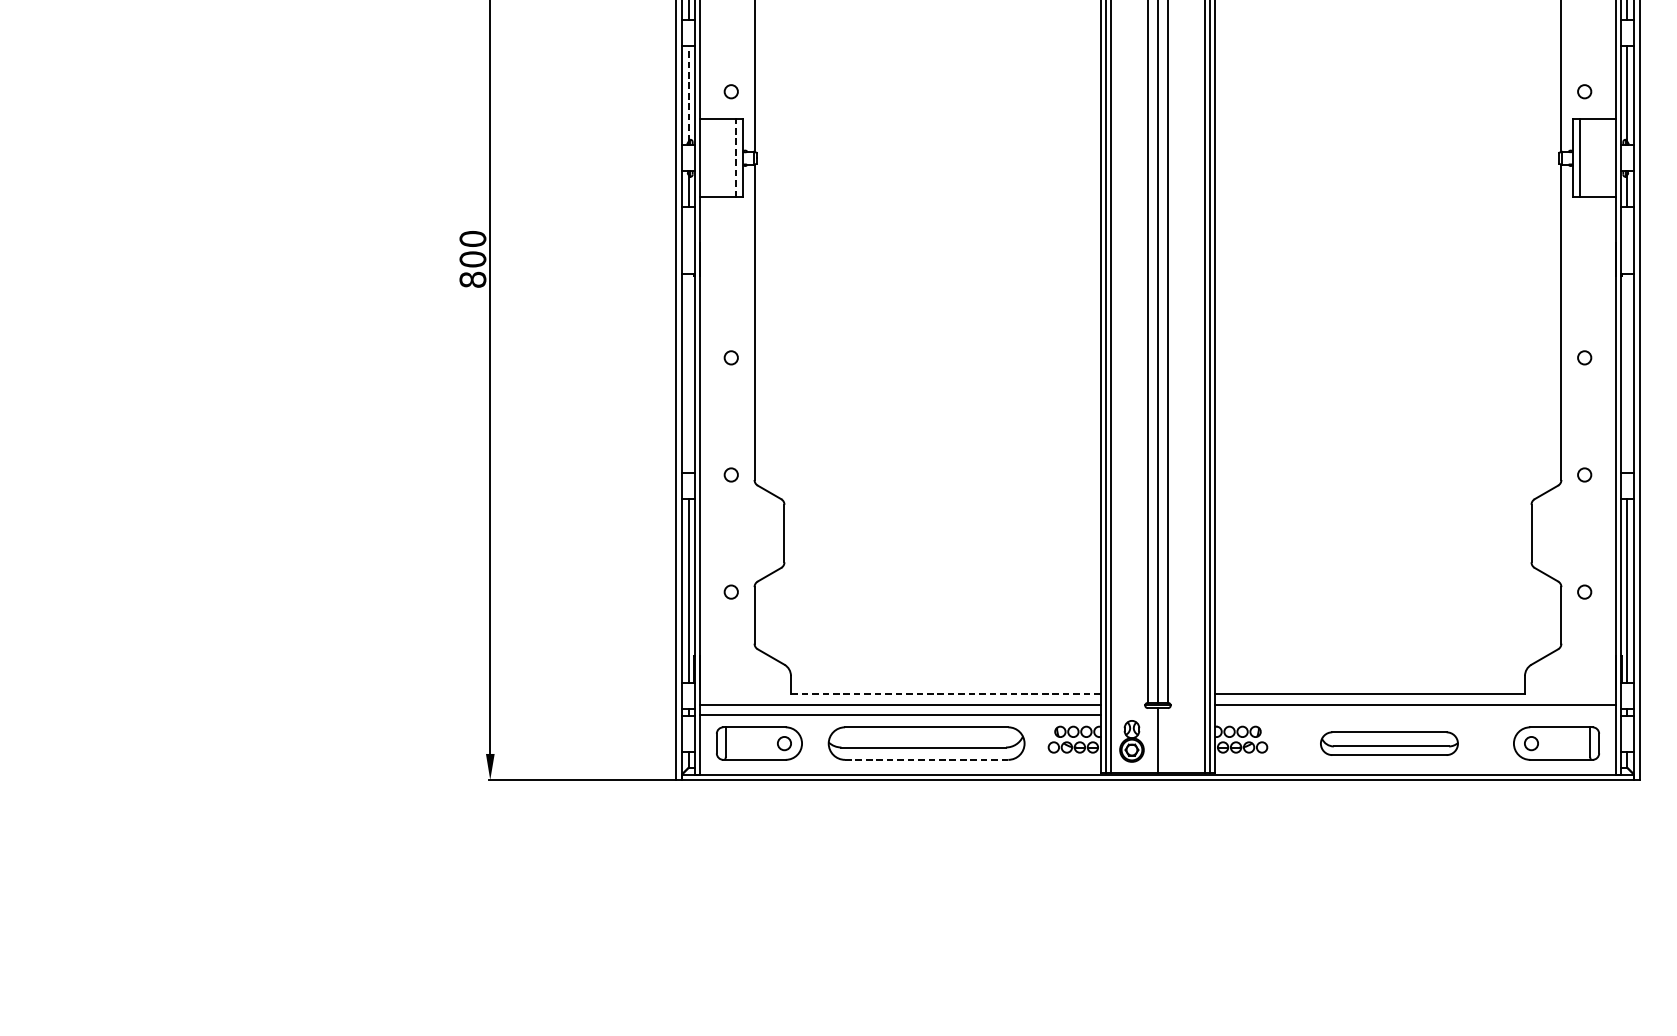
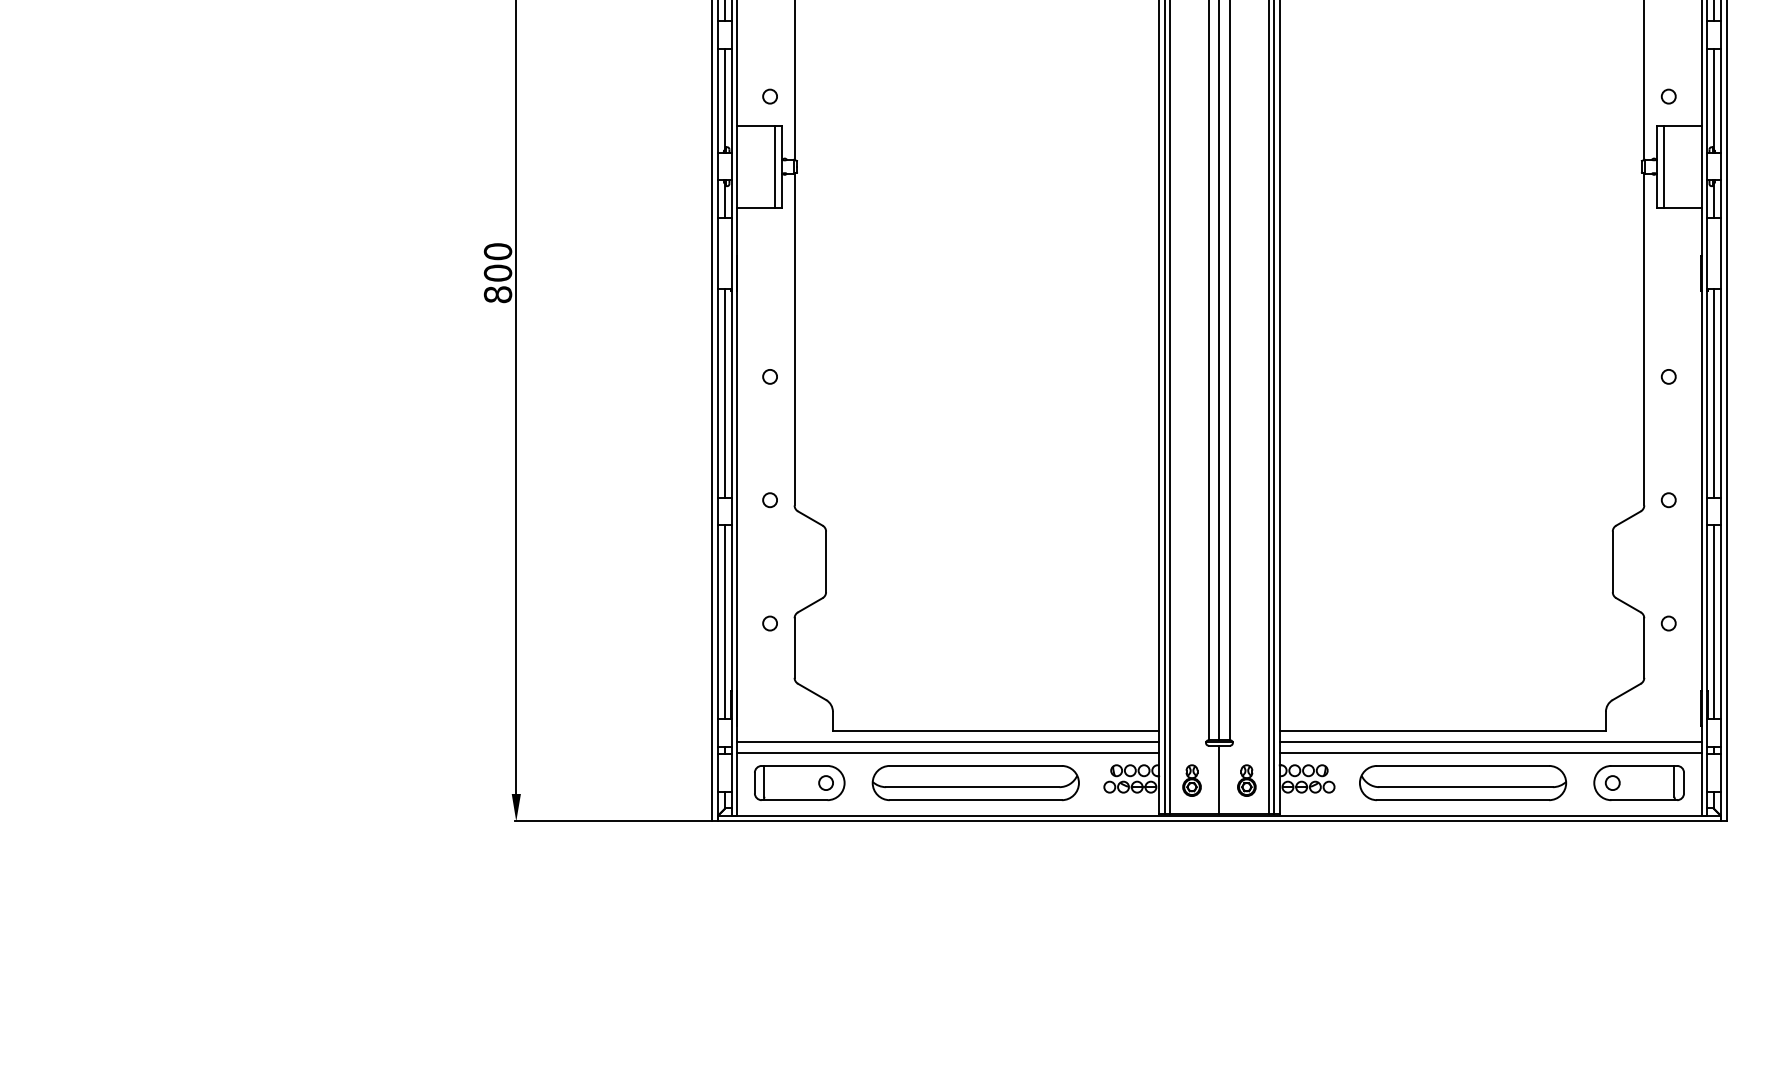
line: (688, 93) -> (725, 98), dashed -> solid
line: (735, 158) -> (774, 166), dashed -> solid
line: (688, 372) -> (725, 392), added
line: (1627, 372) -> (1713, 392), added
line: (945, 693) -> (995, 730), dashed -> solid
line: (1415, 714) -> (1490, 752), added
part: (1131, 741) -> (1191, 780), size x0.71
part: (1183, 741) -> (1246, 780), added
part: (1389, 744) -> (1463, 783), size x1.43
line: (926, 760) -> (975, 800), dashed -> solid

